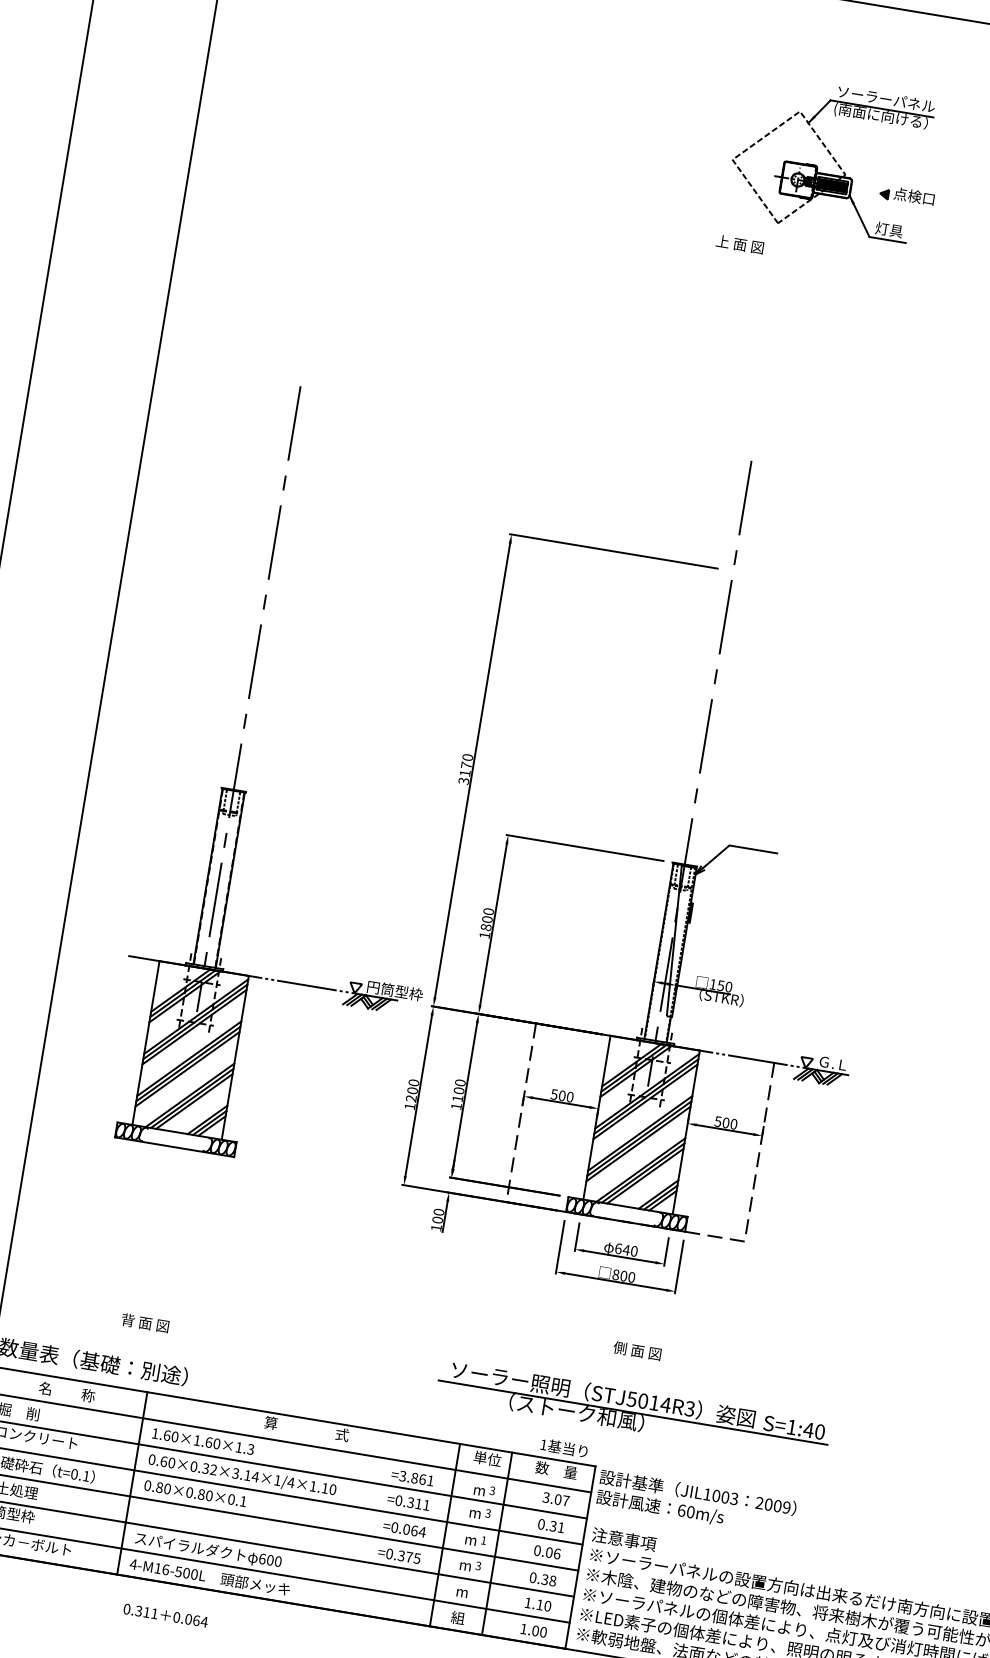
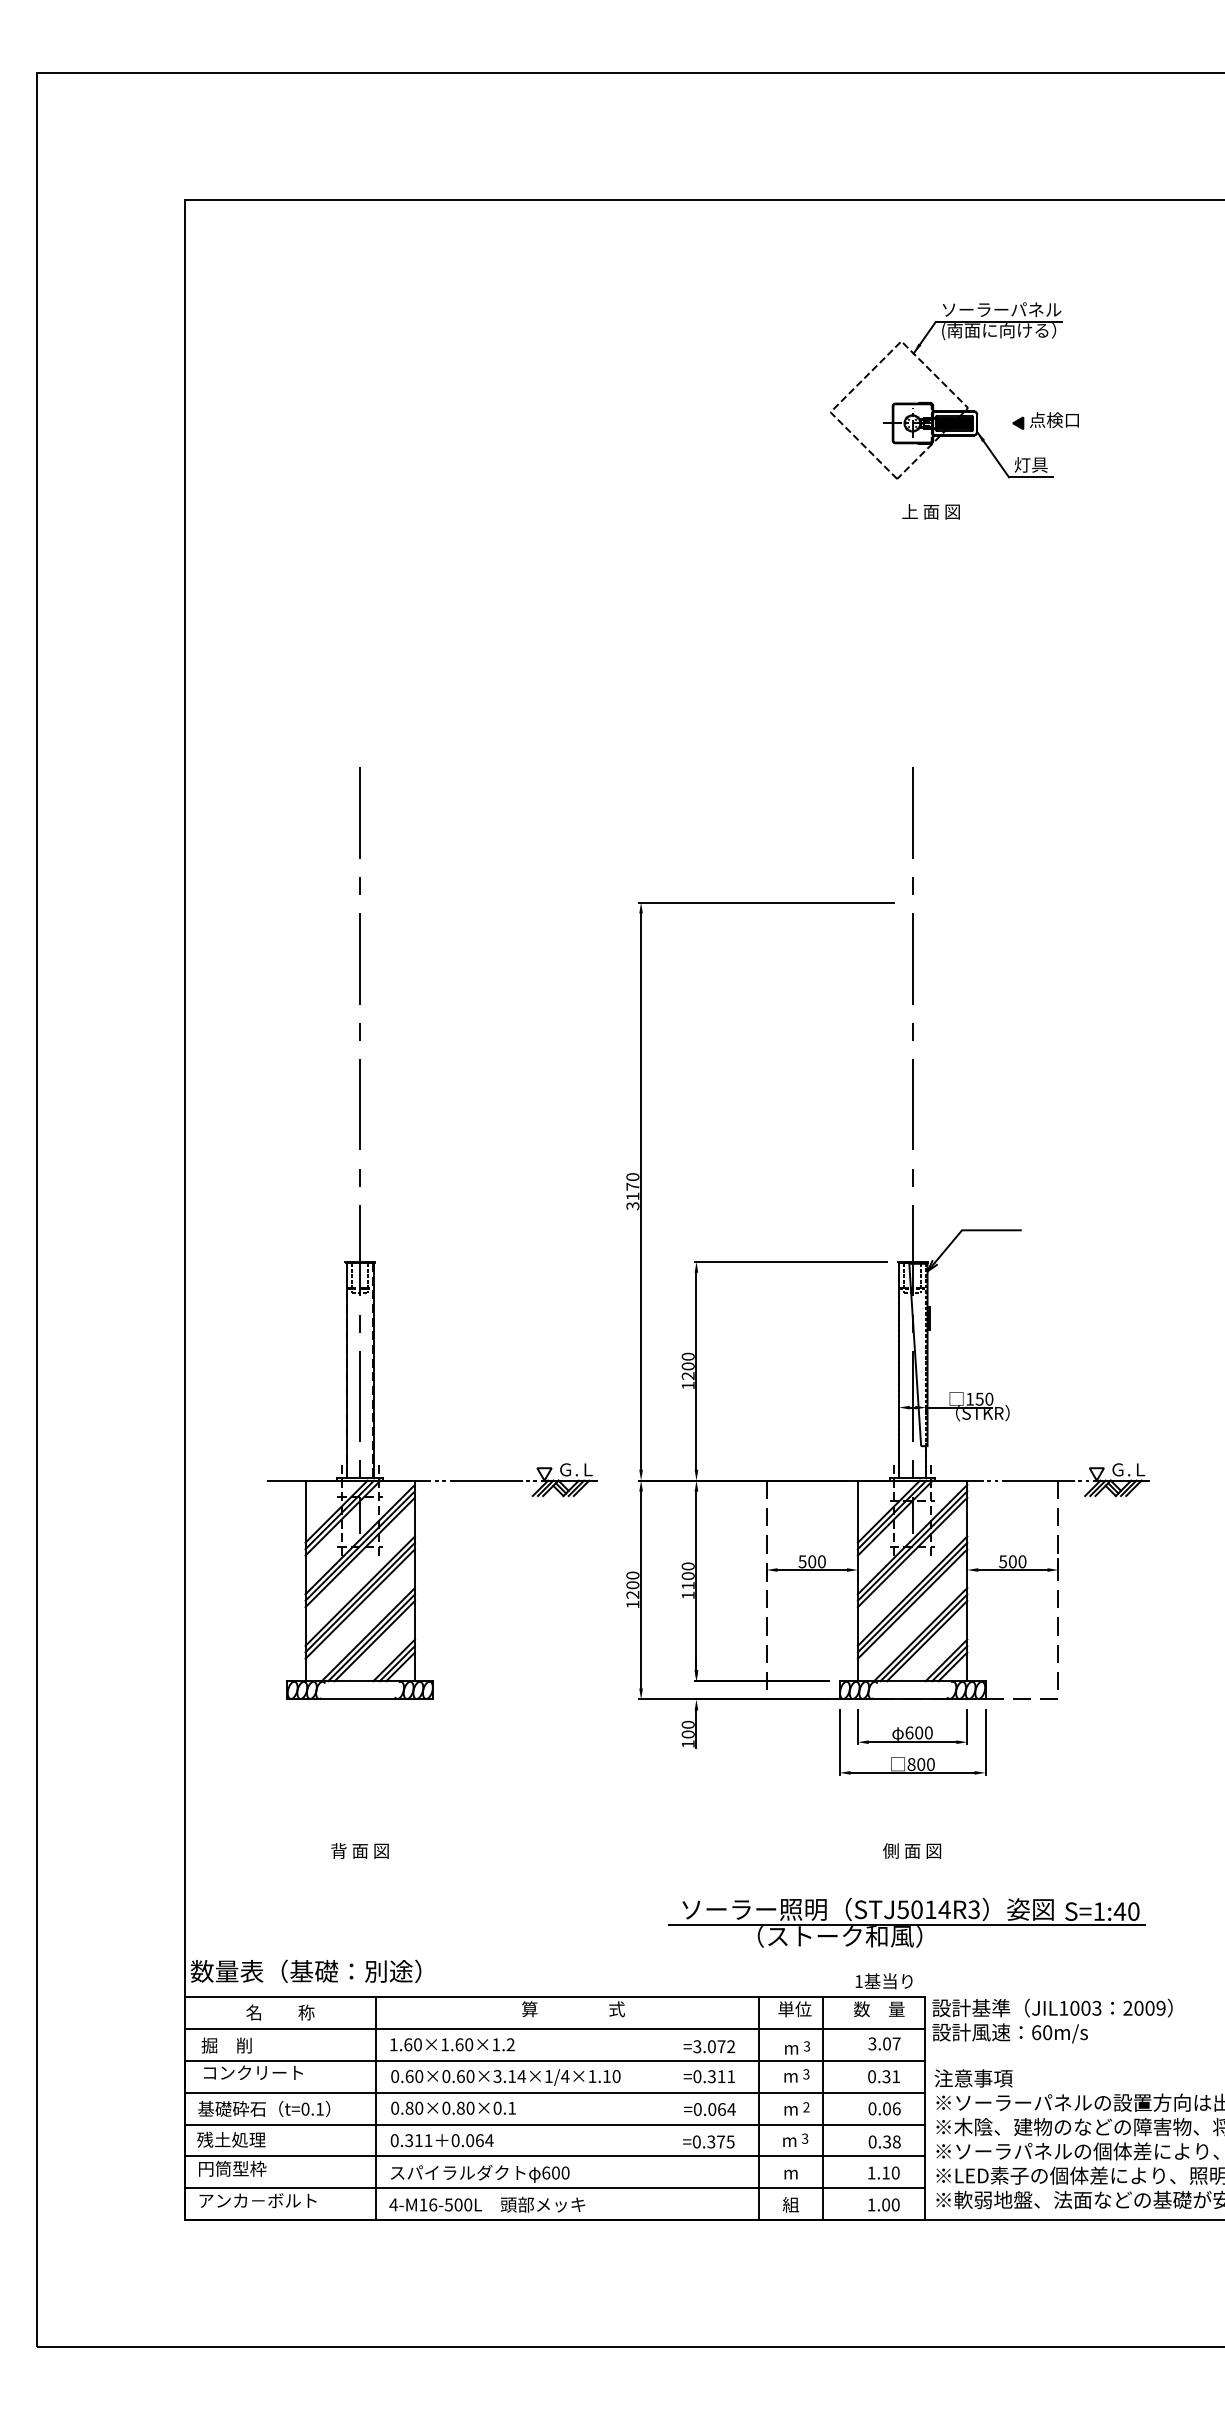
text: (739, 244) -> (930, 511), moved
text: (485, 926) -> (687, 1375), 1800 -> 1200
text: (394, 990) -> (591, 1469), 円筒型枠 -> Ｇ.Ｌ
text: (625, 1249) -> (918, 1732), 640 -> 600
text: (144, 1322) -> (359, 1850), moved
text: (637, 1350) -> (912, 1850), moved
part: (632, 1410) -> (906, 1922), moved
text: (250, 1449) -> (510, 2044), 1.60×1.60×1.3 -> 1.60×1.60×1.2
text: (209, 1469) -> (465, 2076), 0.60×0.32×3.14×1/4×1.10 -> 0.60×0.60×3.14×1/4×1.10
text: (422, 1479) -> (721, 2046), =3.861 -> =3.072
text: (483, 1540) -> (806, 2107), 1 -> 2
text: (165, 1615) -> (441, 2140), moved

